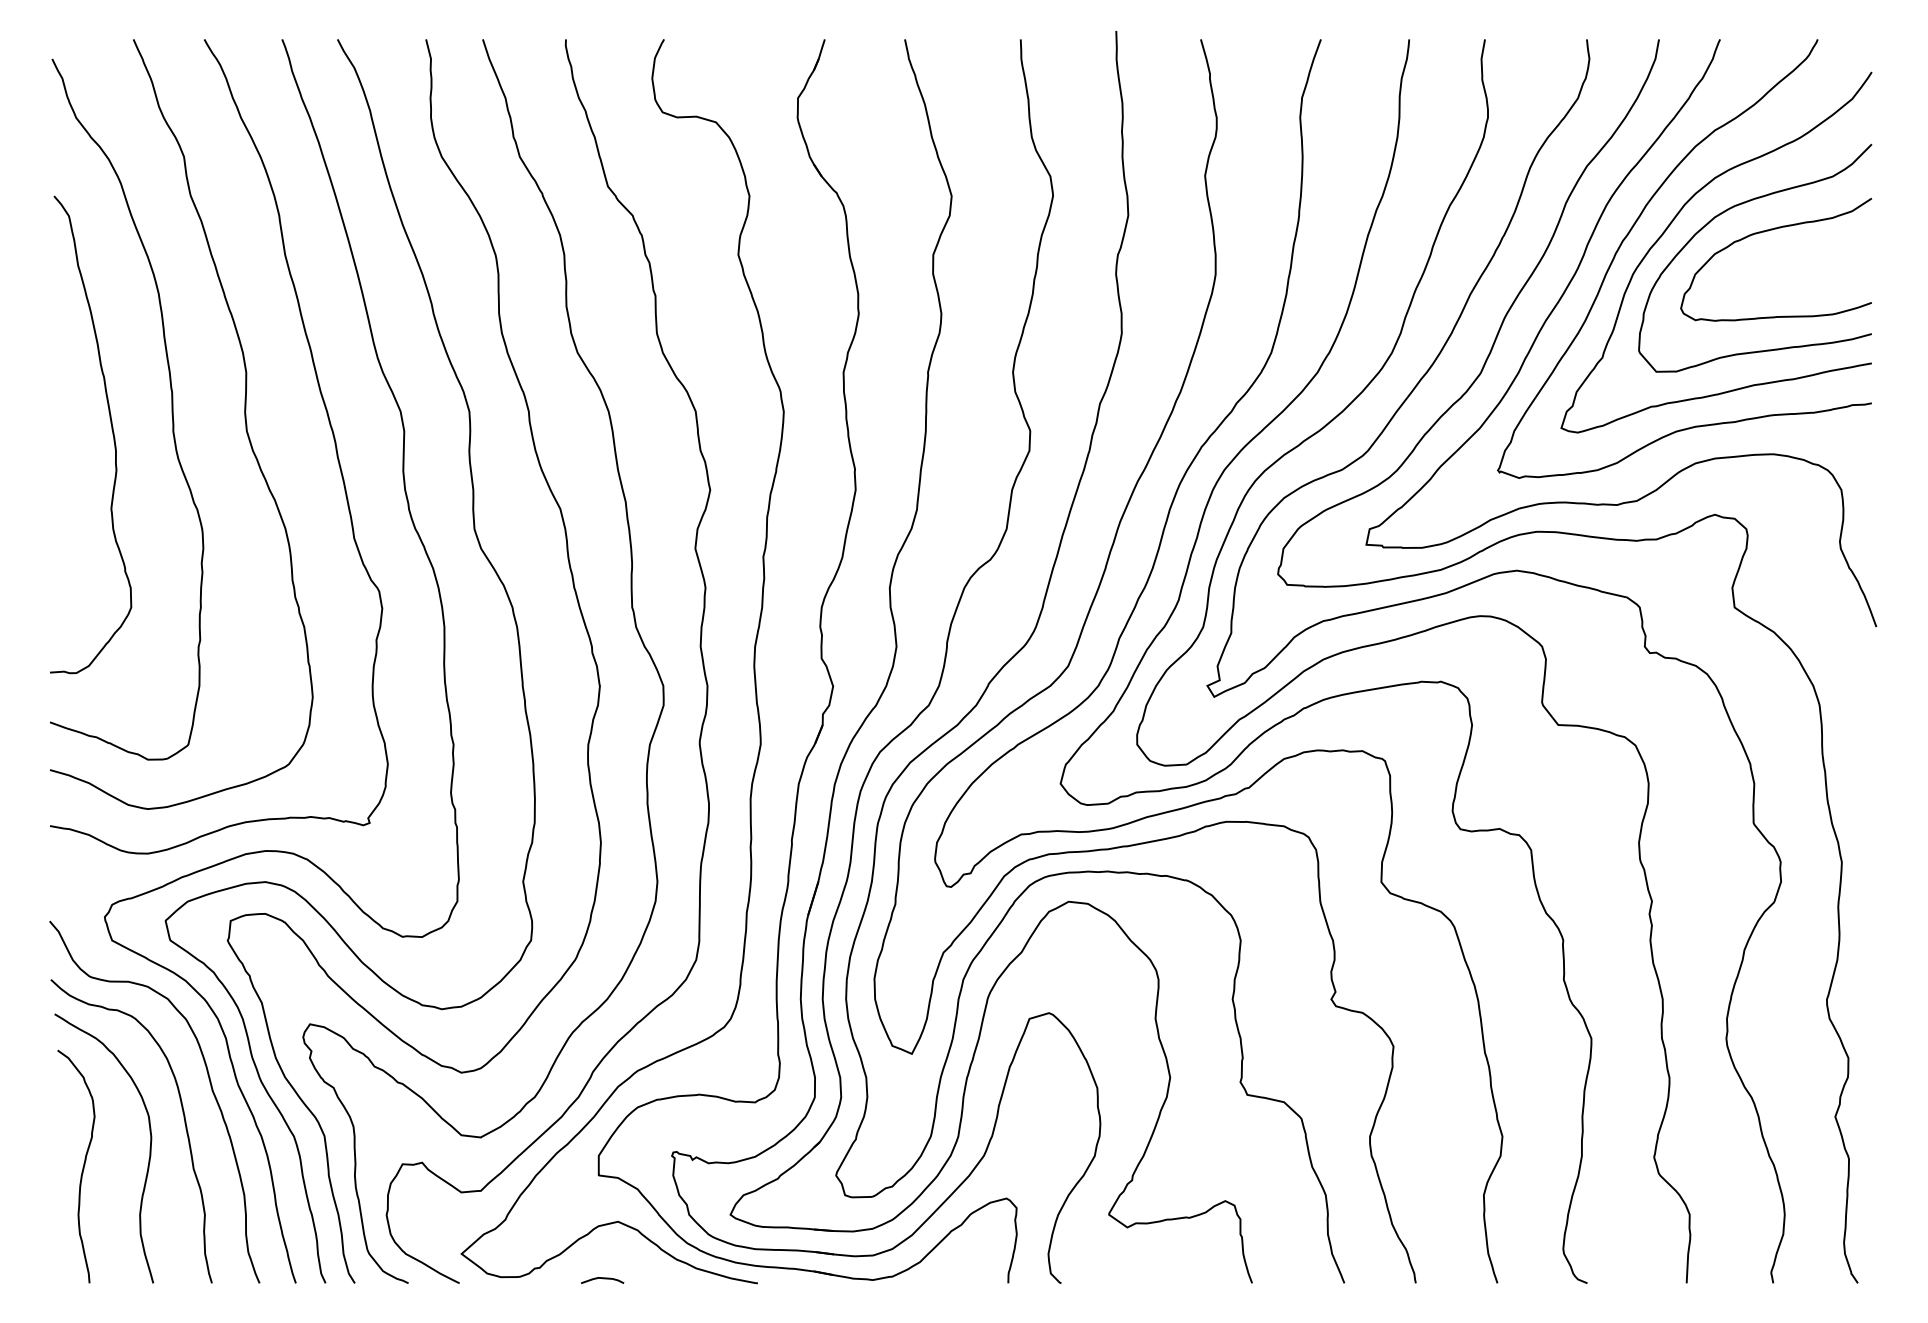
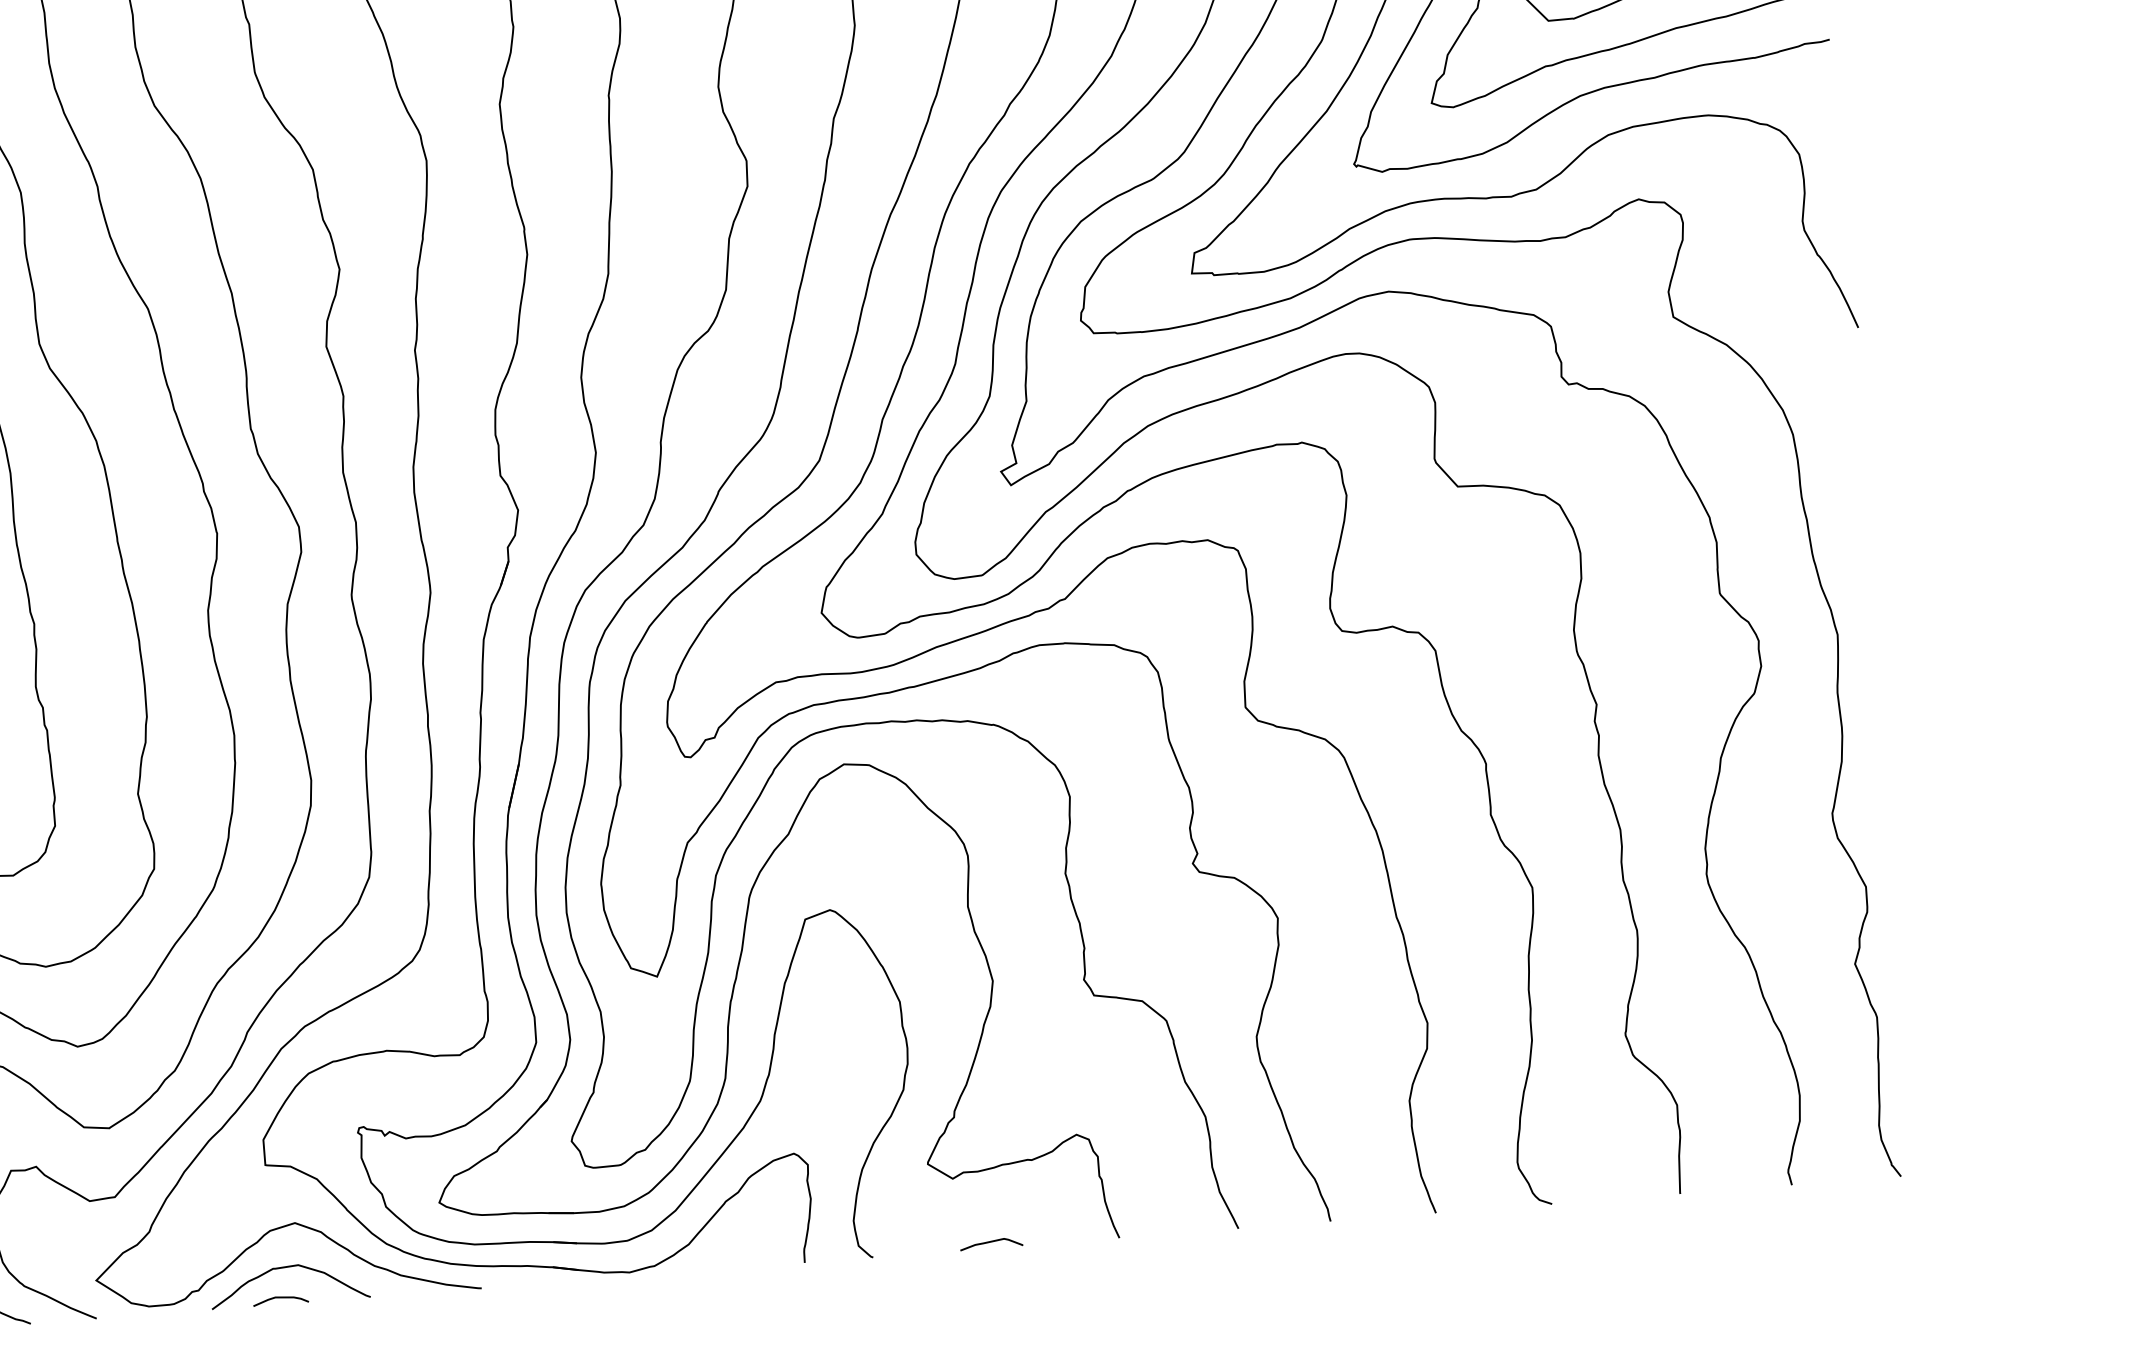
curve: (607, 1256) -> (284, 1268), added
curve: (1152, 1279) -> (990, 1243), added

